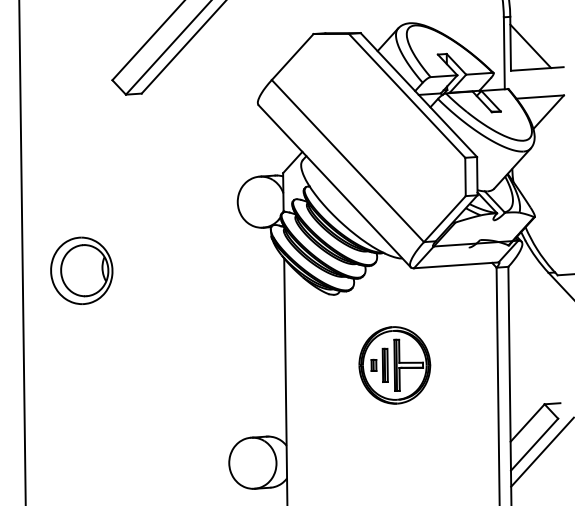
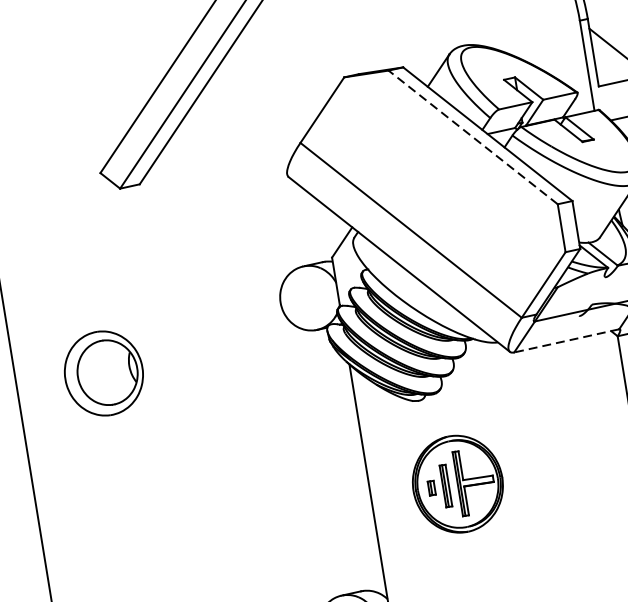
line: (407, 95) -> (473, 136), solid -> dashed
line: (455, 265) -> (565, 341), solid -> dashed
part: (81, 270) -> (103, 373), moved
part: (394, 365) -> (457, 484), moved

